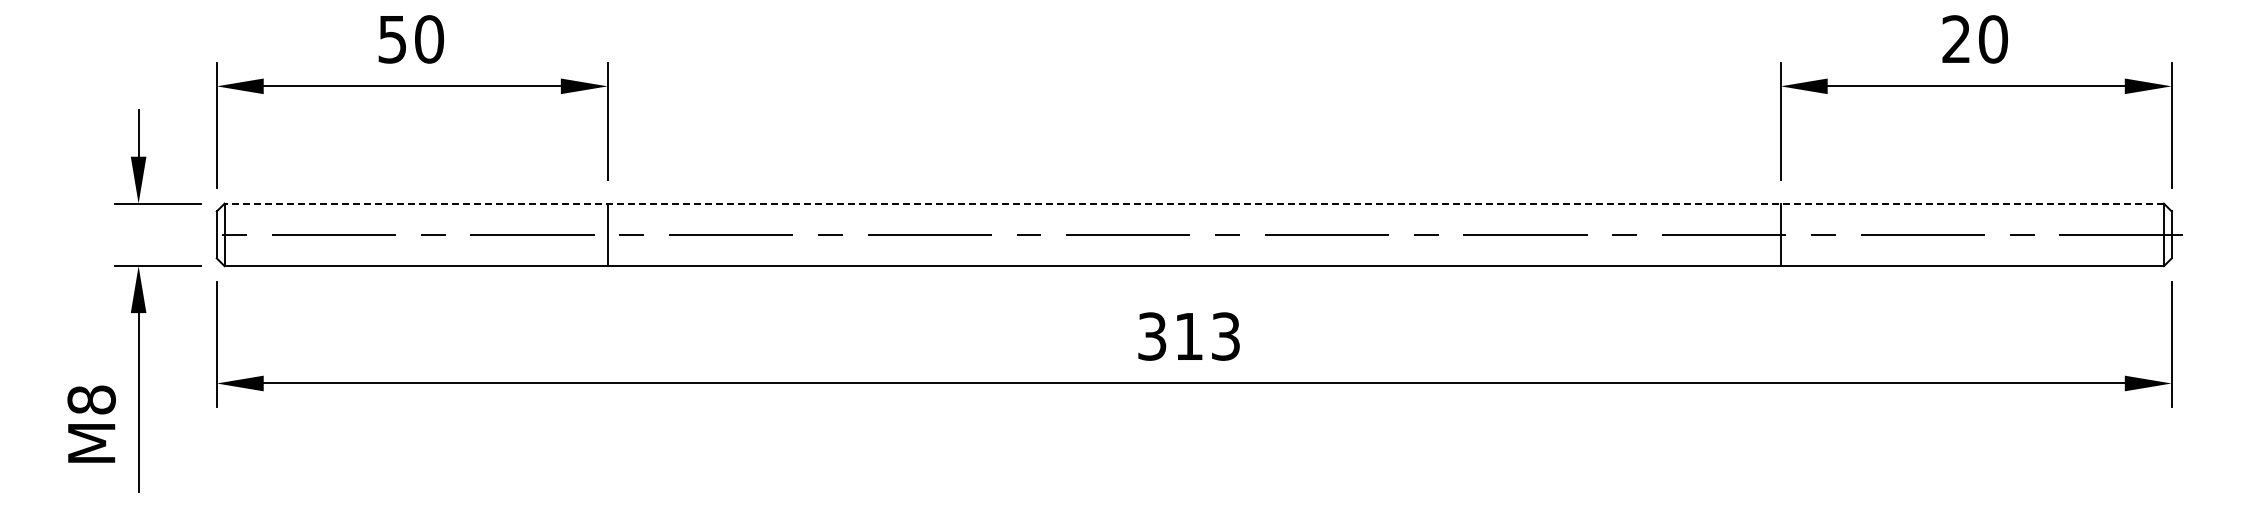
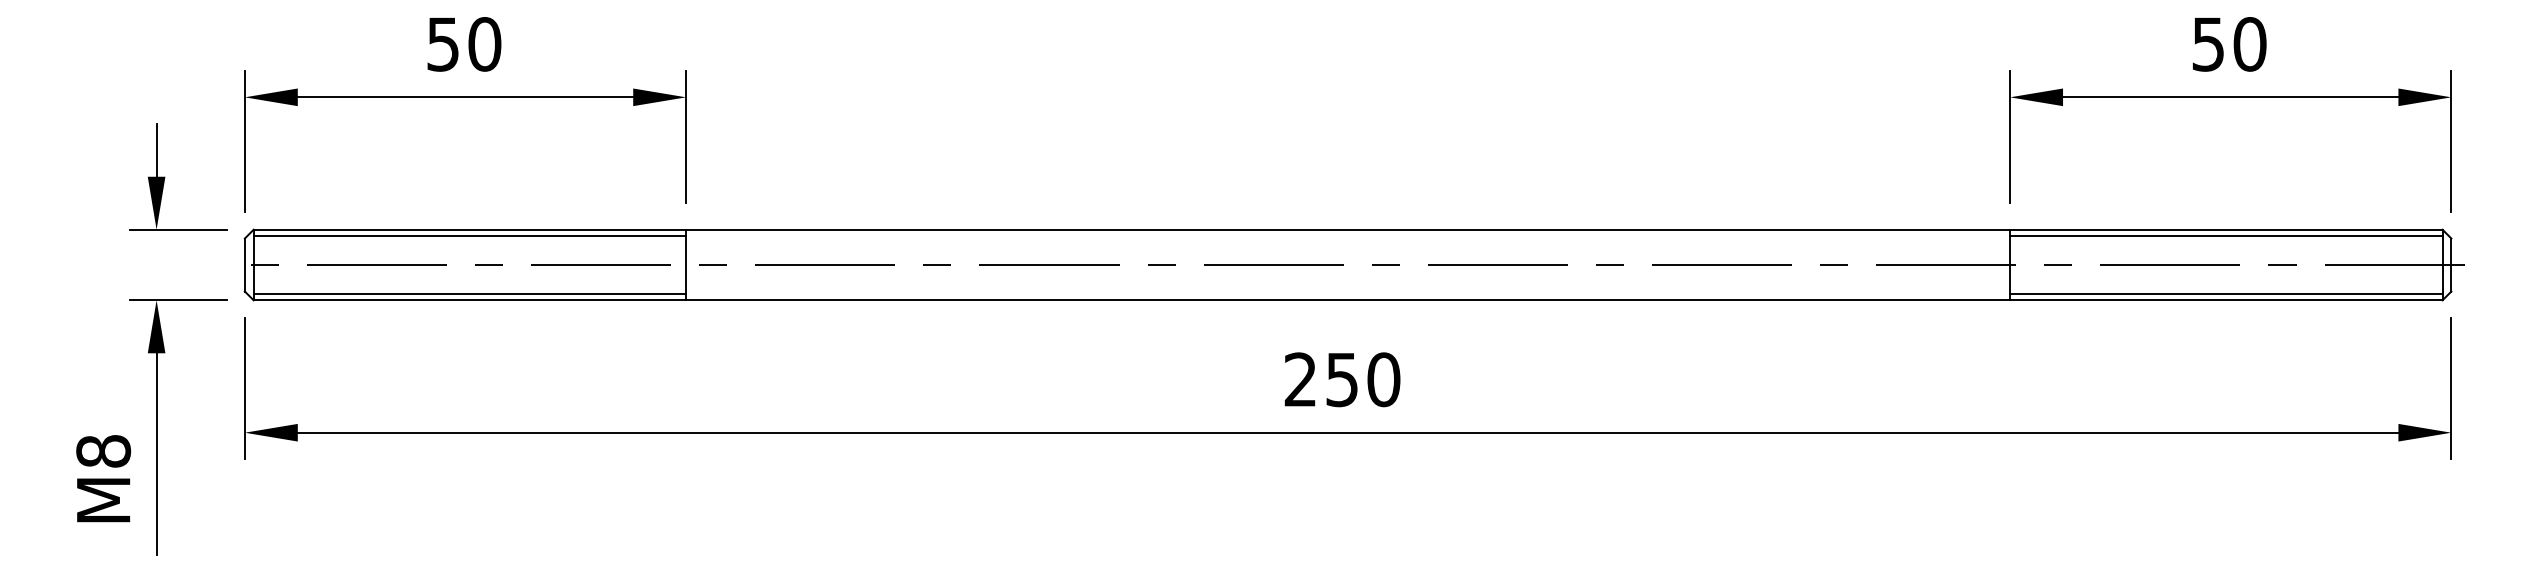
text: (1955, 39) -> (2207, 44), 20 -> 50
line: (1194, 203) -> (1348, 229), dashed -> solid
line: (415, 209) -> (469, 236), added
line: (1971, 209) -> (2225, 236), added
line: (415, 260) -> (469, 293), added
line: (1971, 260) -> (2225, 293), added
text: (1189, 336) -> (1342, 379), 313 -> 250

